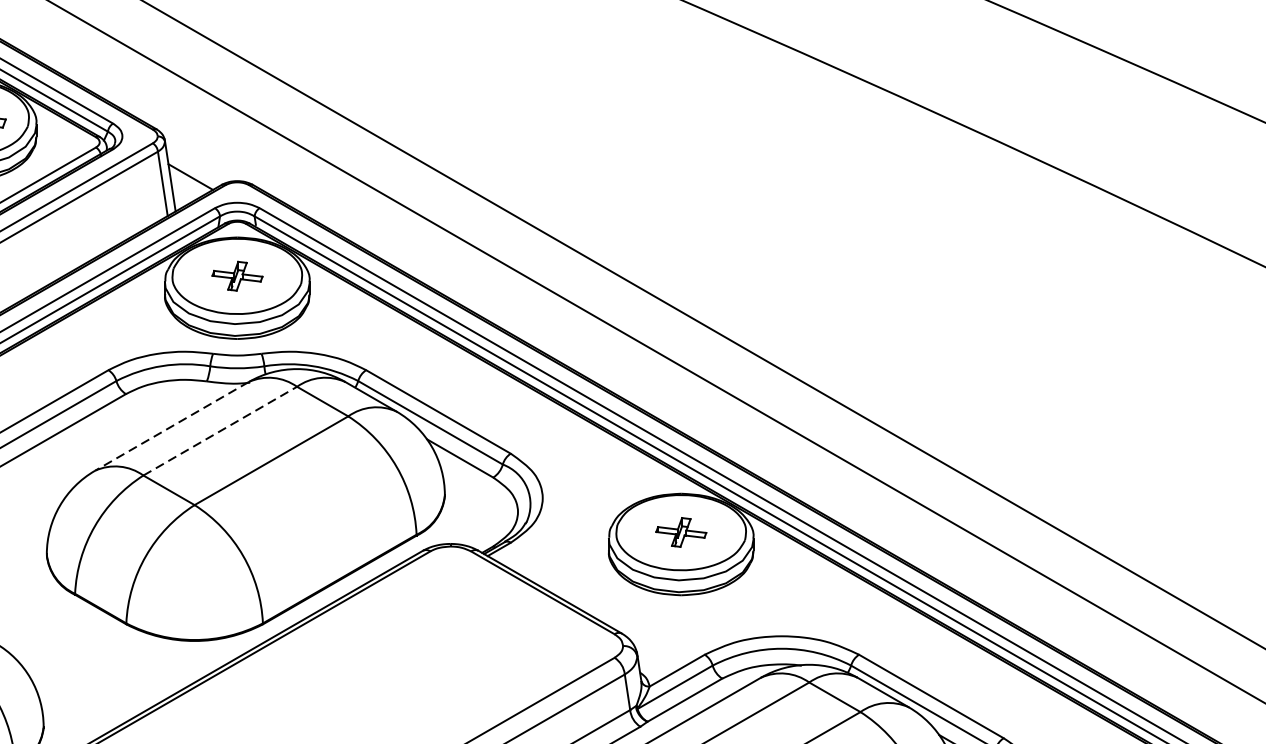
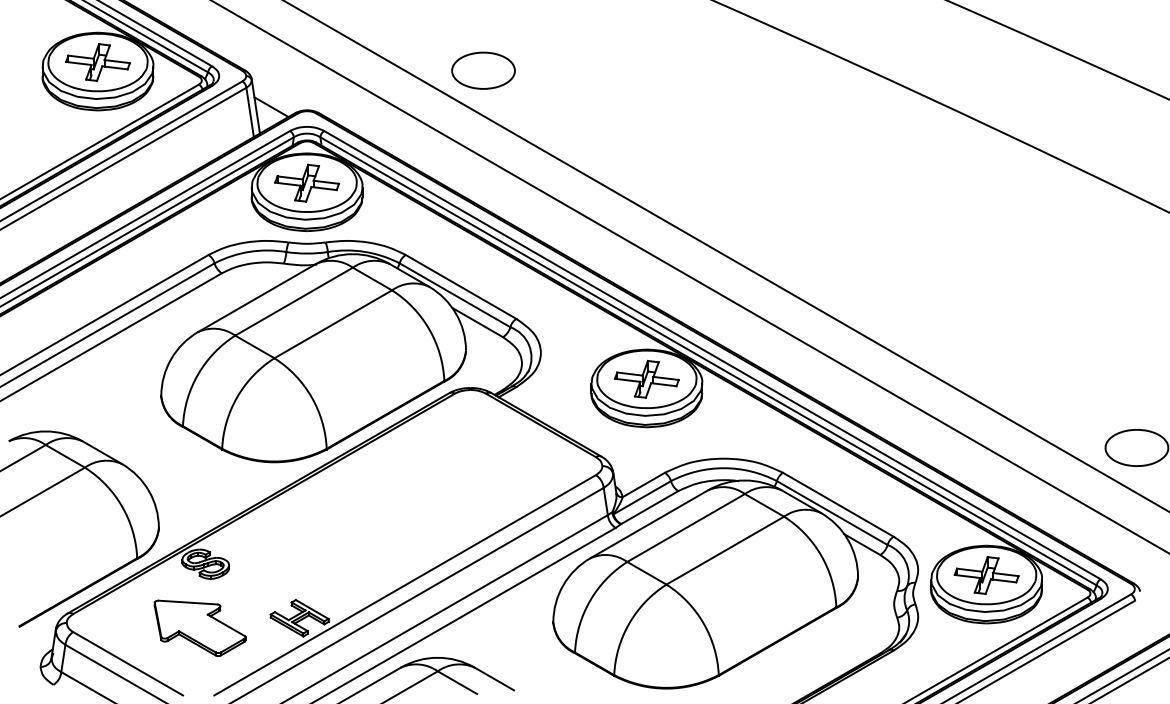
part: (467, 129) -> (483, 70), added
part: (237, 275) -> (307, 182), size x1.67
line: (172, 427) -> (257, 298), dashed -> solid
line: (220, 430) -> (294, 301), dashed -> solid
part: (680, 531) -> (646, 378), size x1.67

